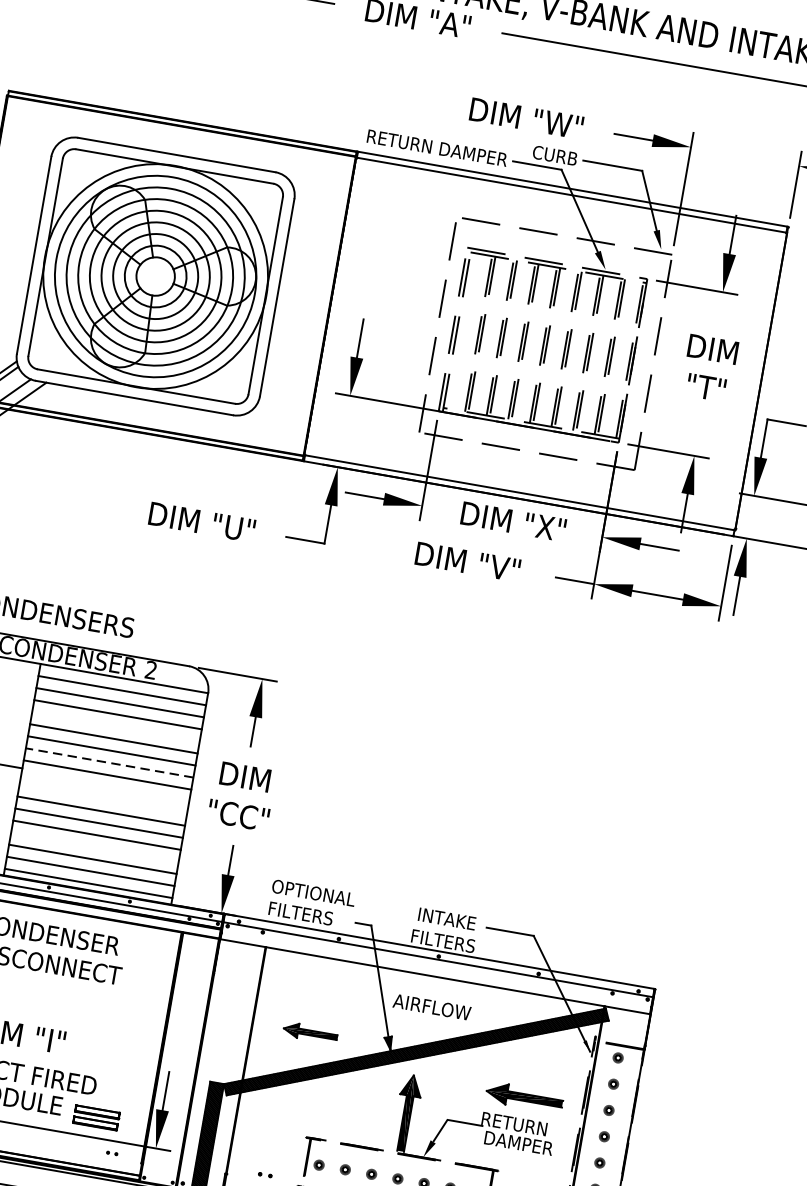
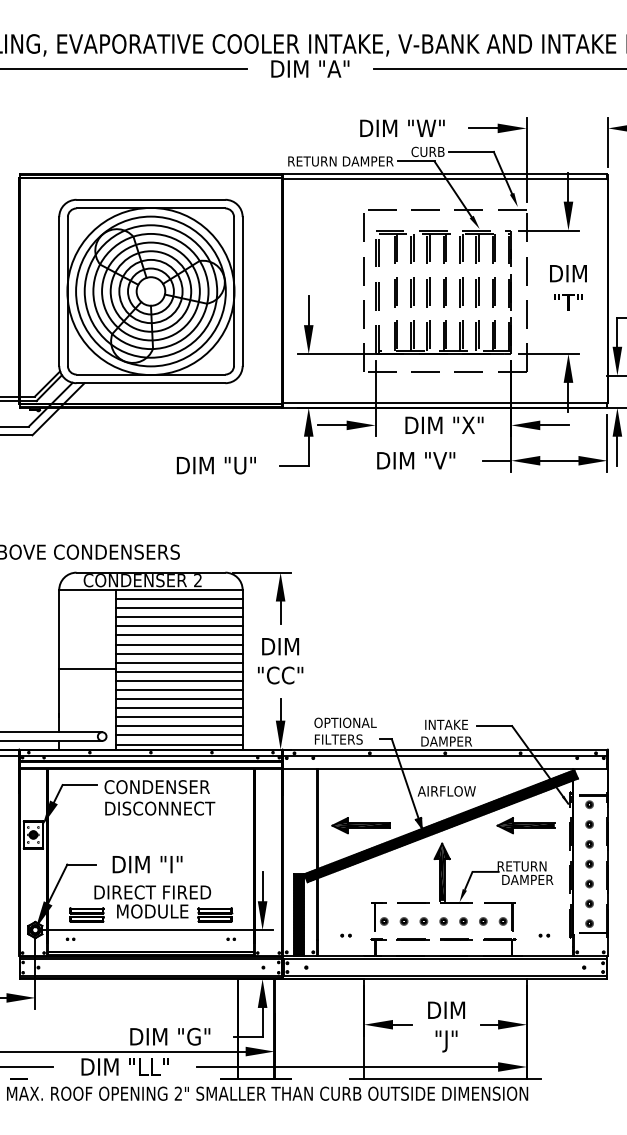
line: (116, 726) -> (179, 626), added
line: (108, 762) -> (178, 653), dashed -> solid
line: (105, 786) -> (179, 671), added
line: (103, 798) -> (179, 680), added
line: (94, 847) -> (179, 717), added
text: (443, 941) -> (446, 741), FILTERS -> DAMPER
part: (309, 1032) -> (360, 825), size x1.43
part: (523, 1097) -> (525, 825), moved

